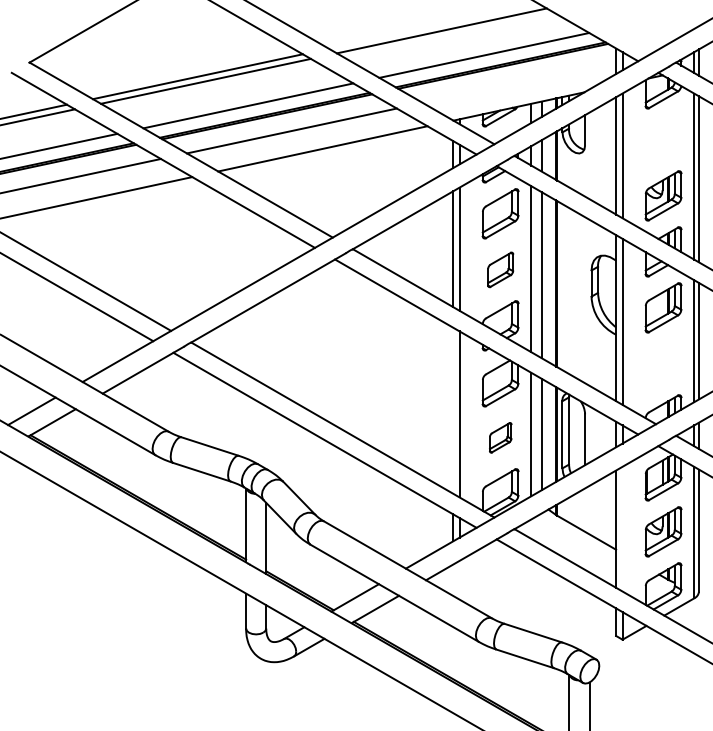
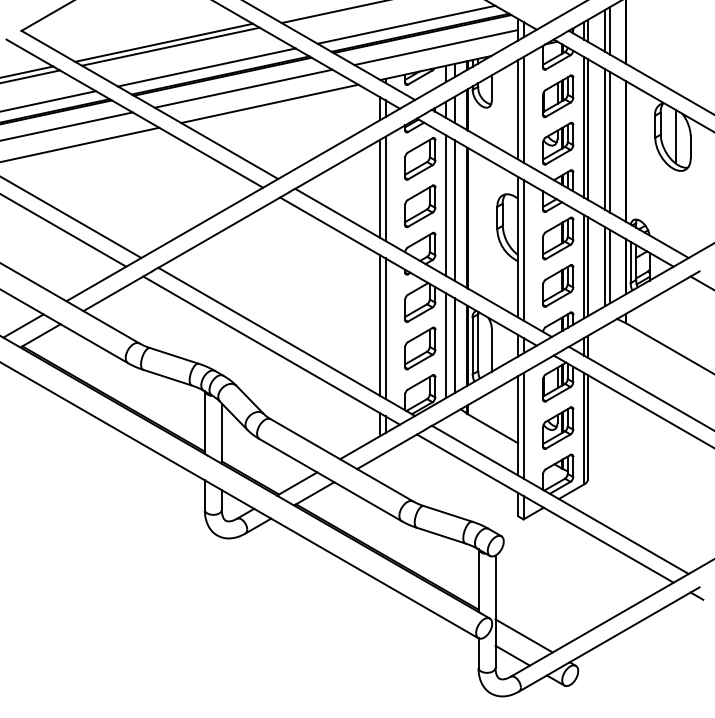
line: (519, 82) -> (436, 47), added
part: (663, 140) -> (558, 96), added
part: (500, 270) -> (420, 206), size x1.43
part: (663, 363) -> (558, 285), added
line: (453, 410) -> (380, 325), added
part: (500, 437) -> (420, 348), size x1.67
line: (622, 528) -> (523, 425), added

